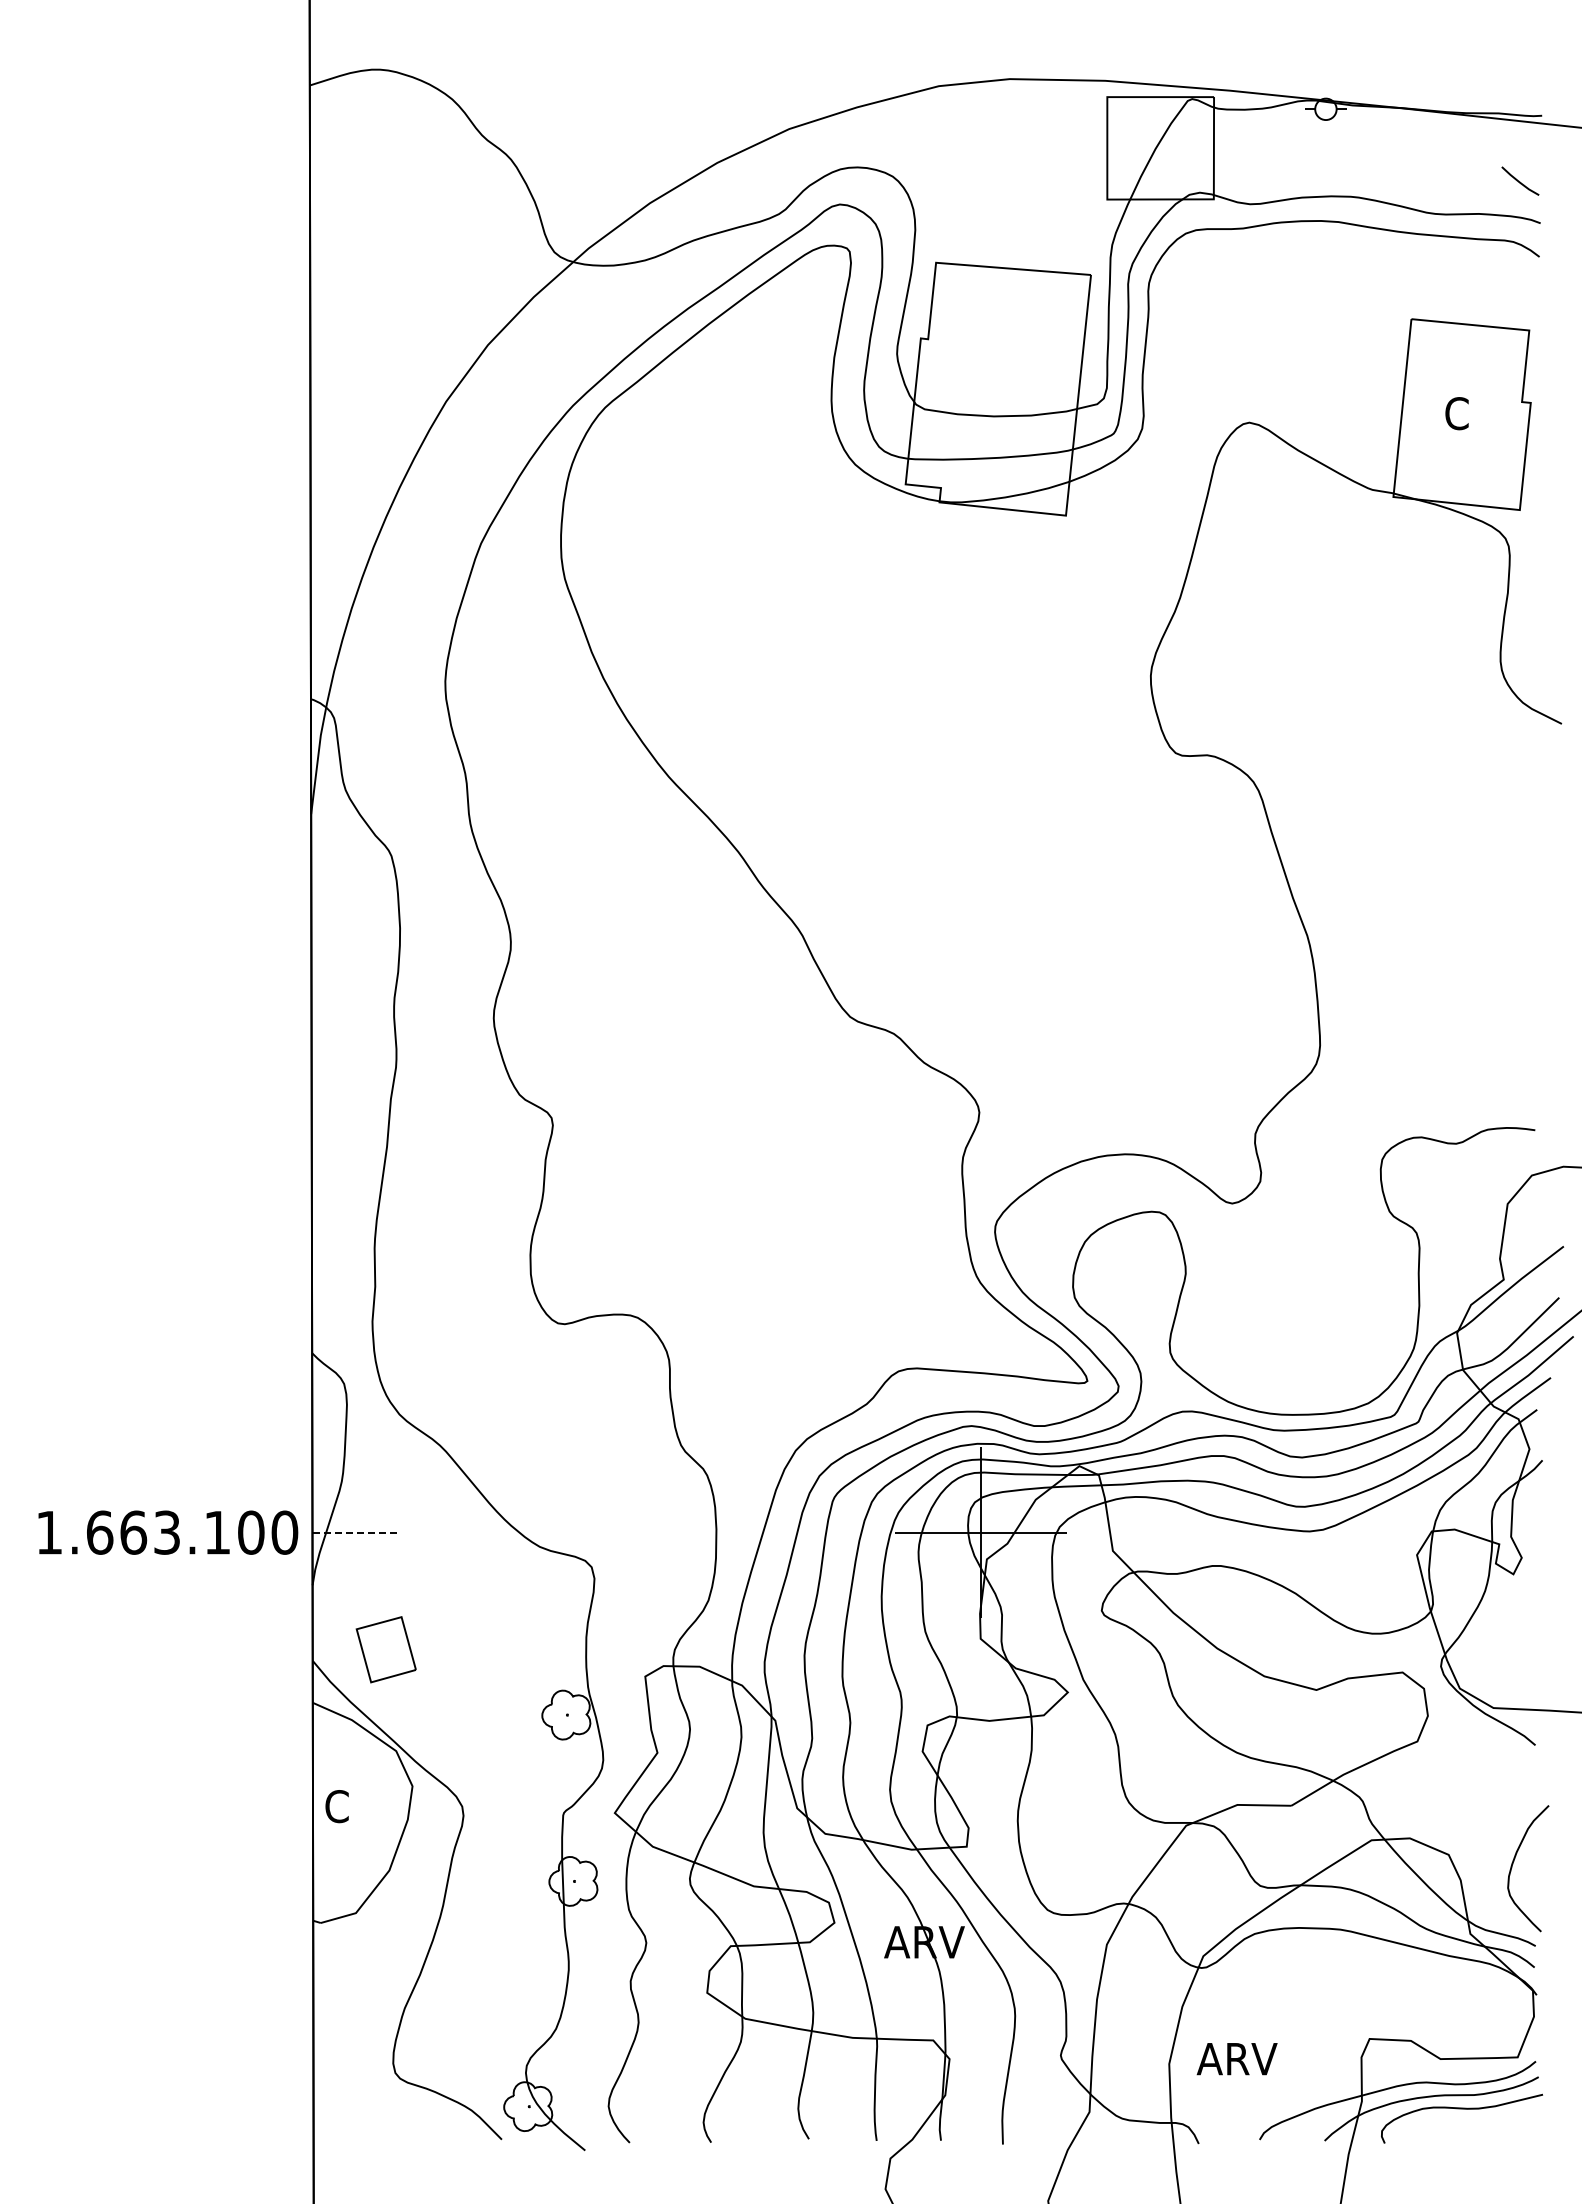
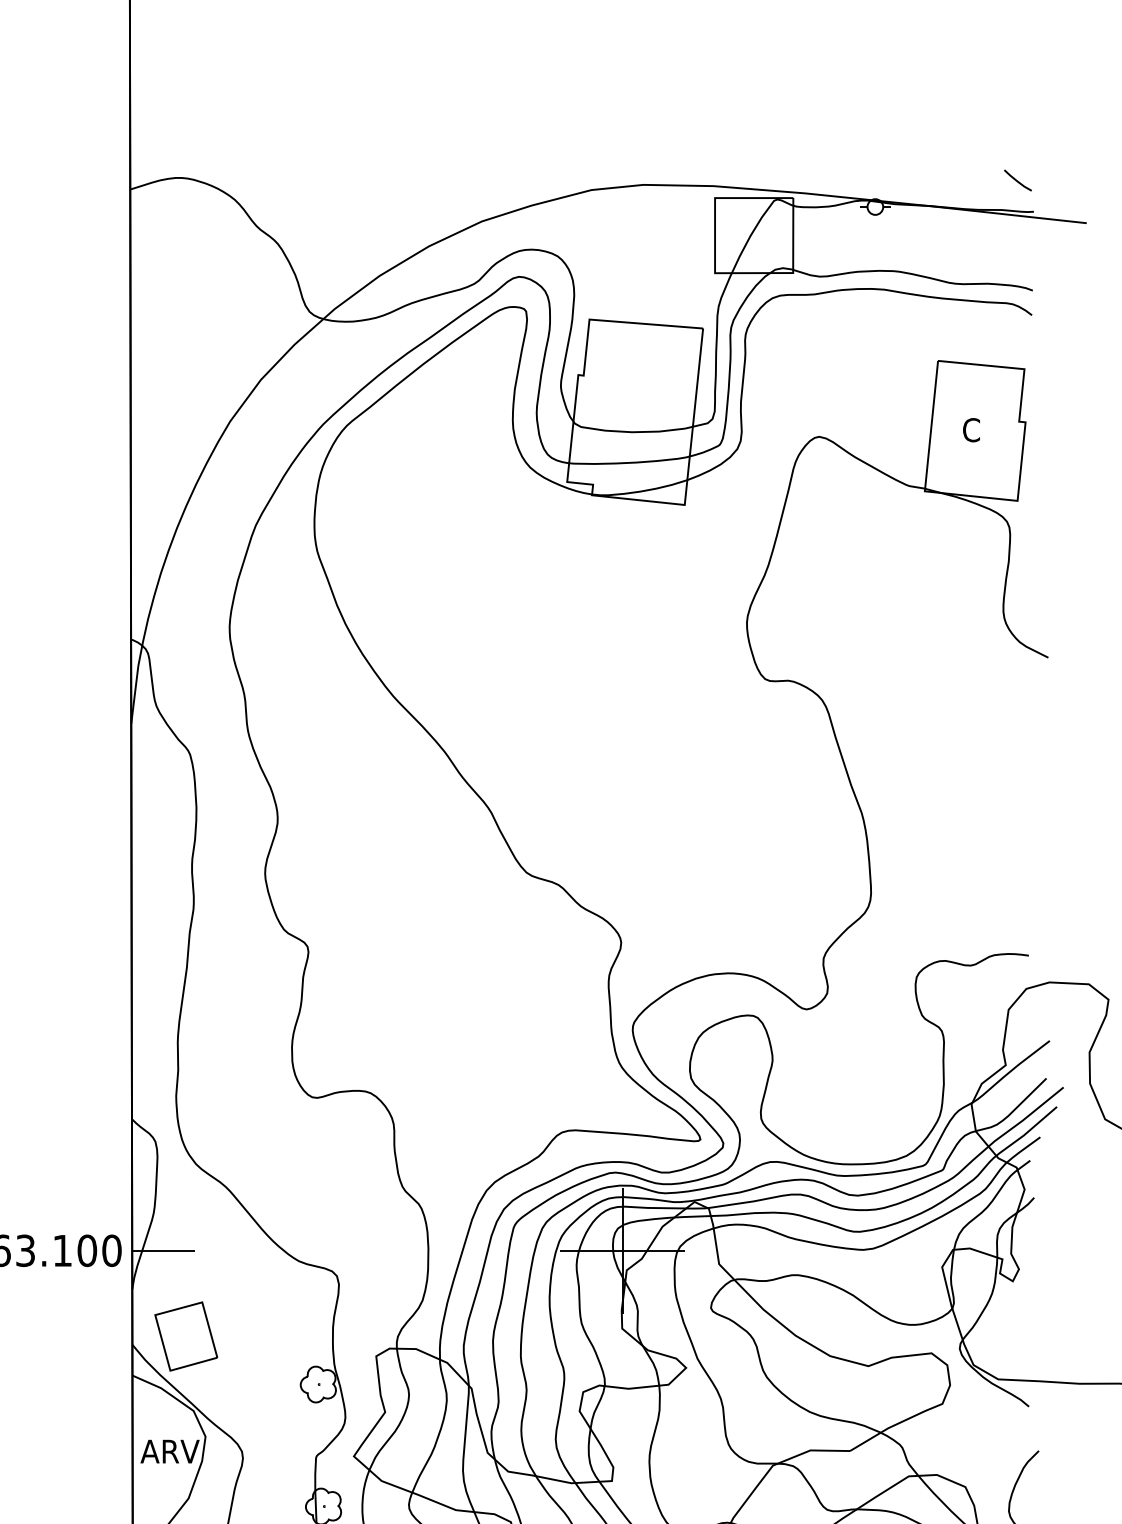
line: (1520, 181) -> (1018, 180), moved
line: (355, 1532) -> (163, 1250), dashed -> solid
part: (386, 1649) -> (186, 1336), size x1.43
text: (363, 1806) -> (169, 1451), C -> ARV

